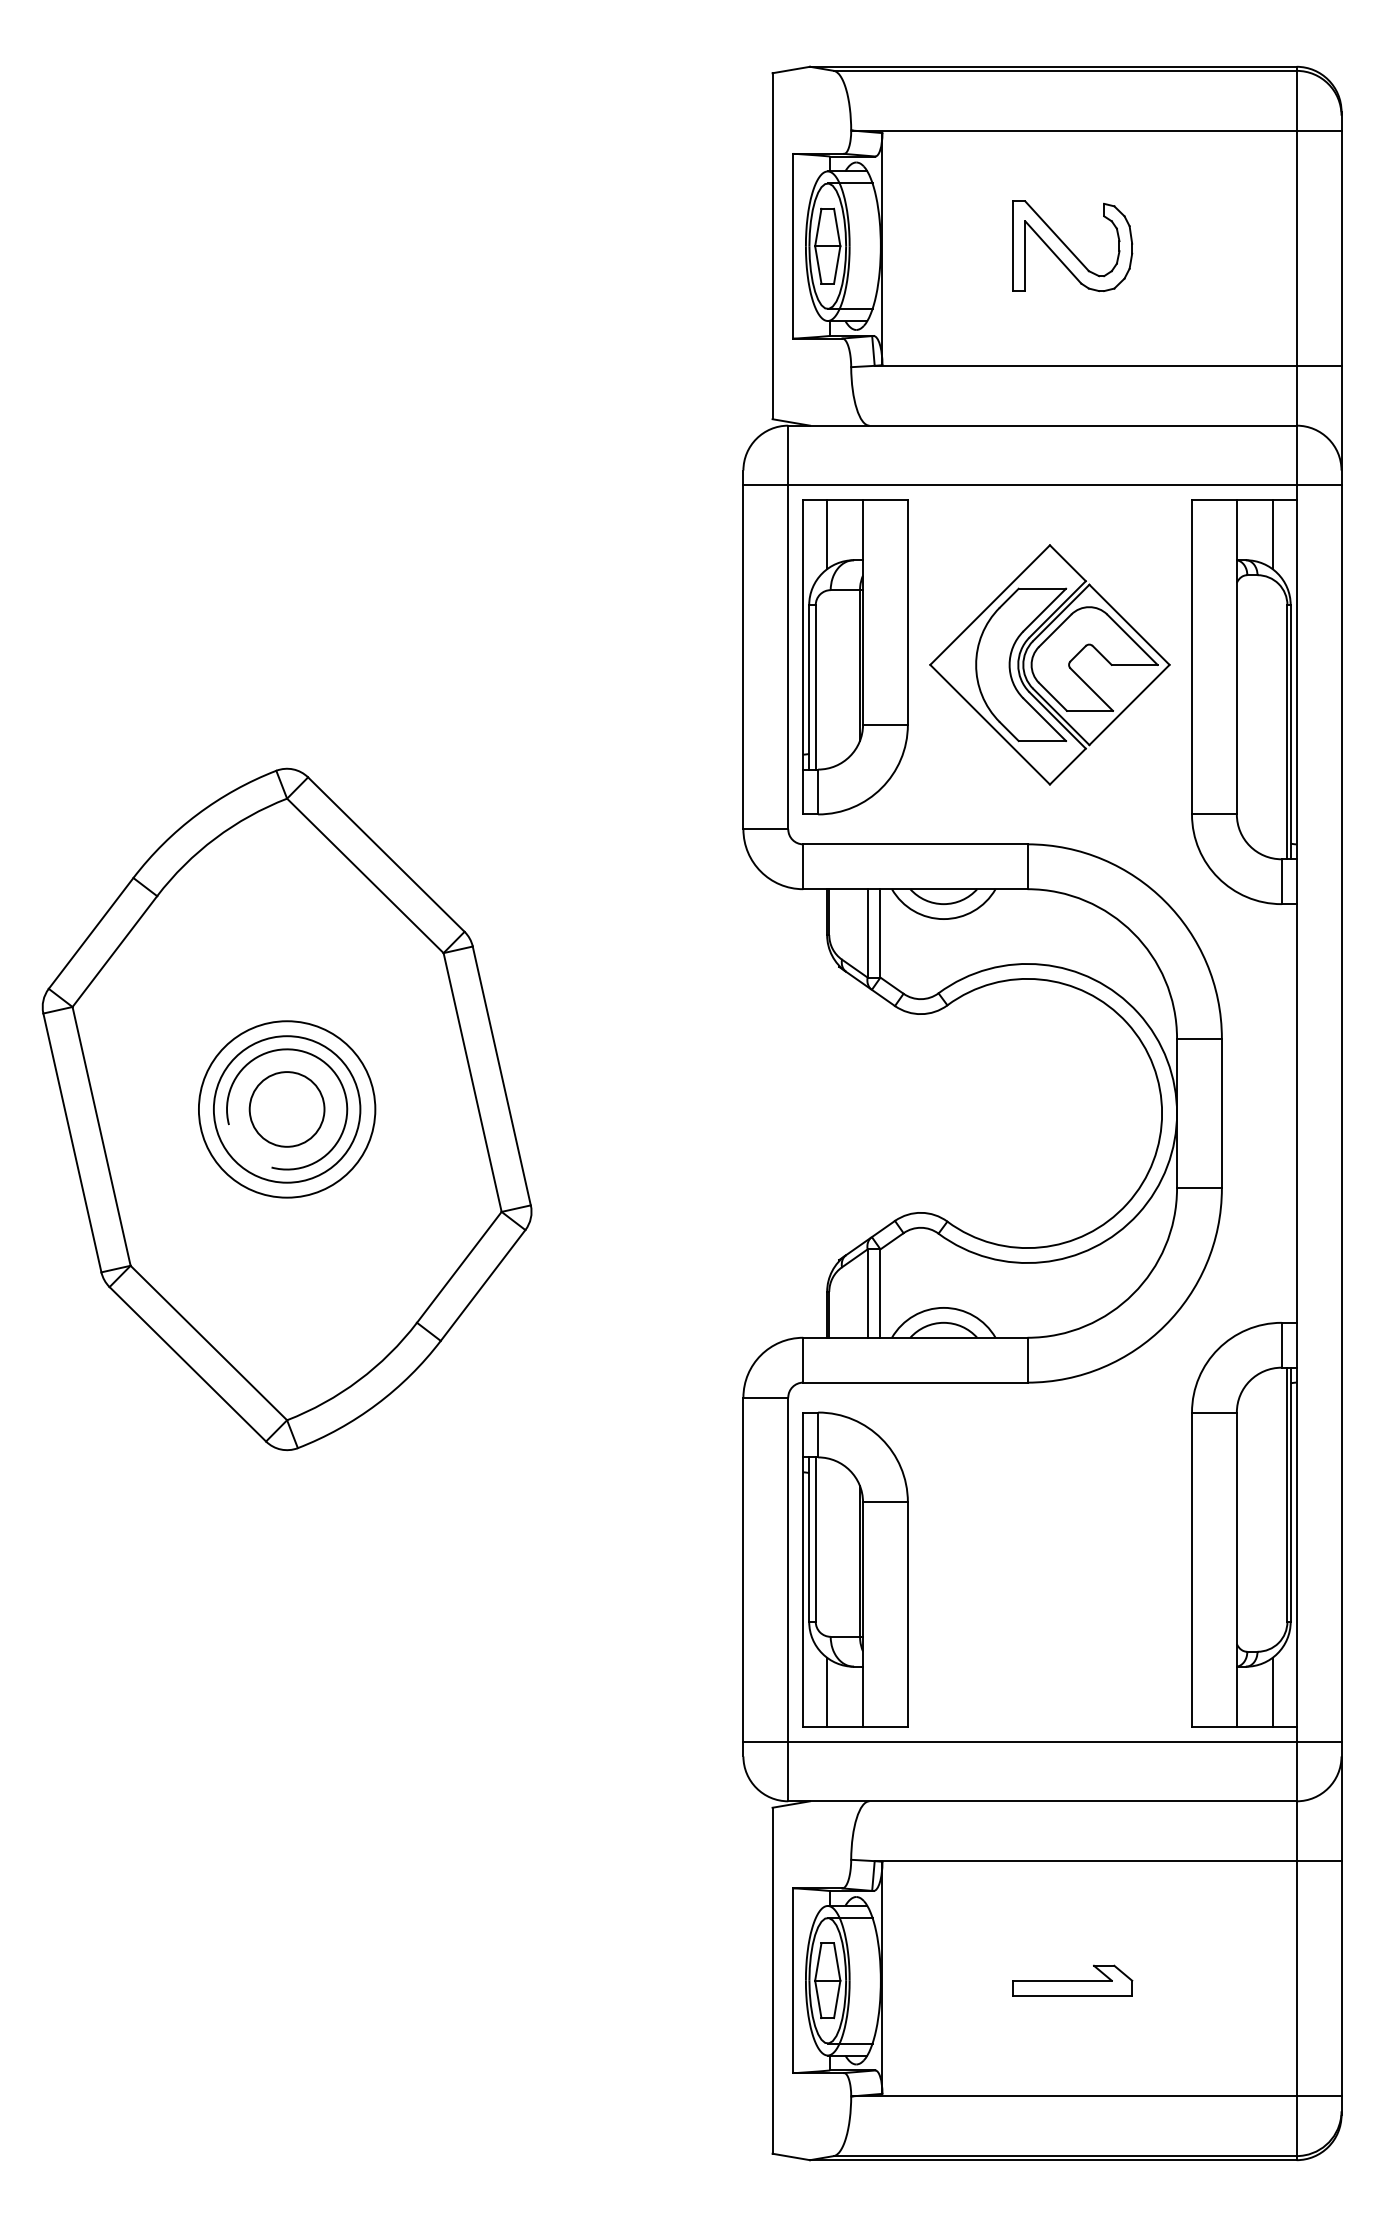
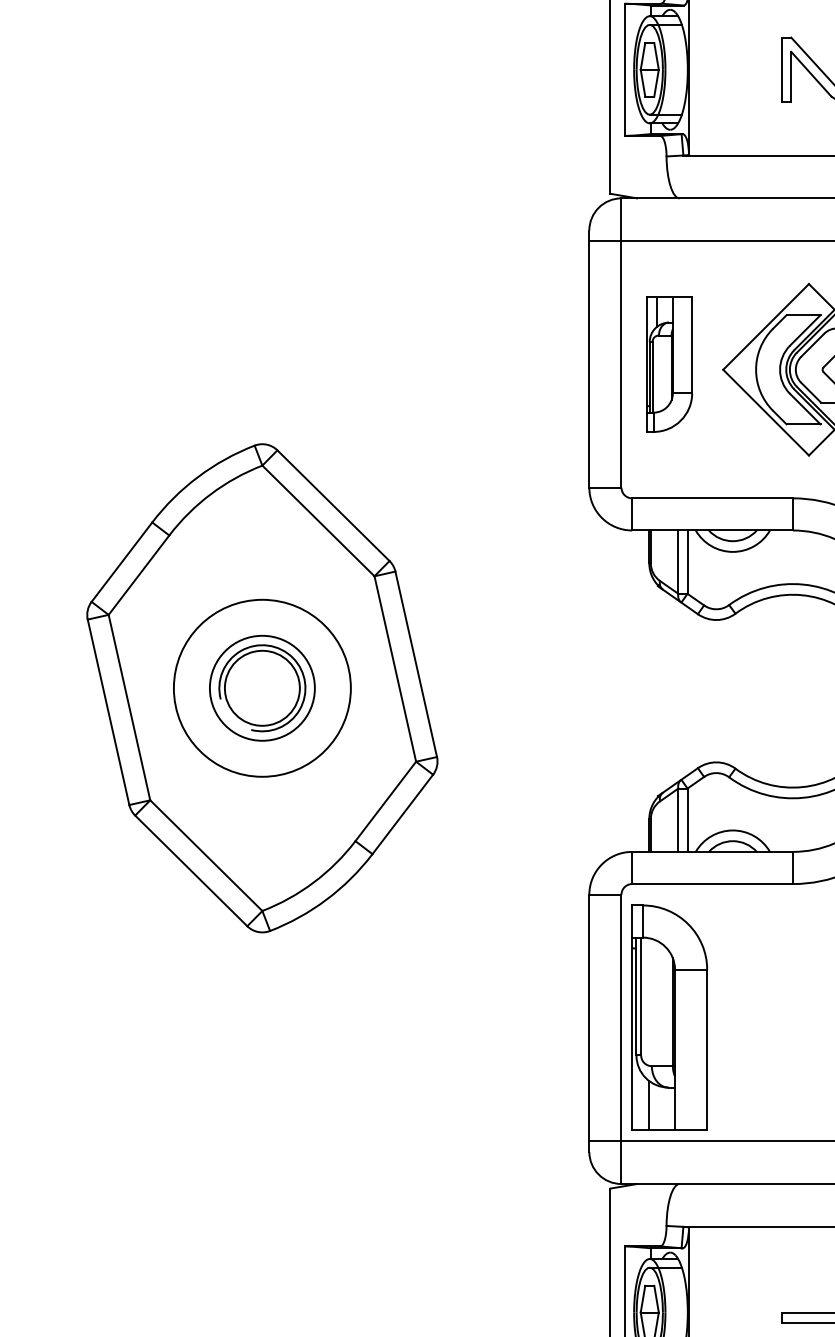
part: (855, 657) -> (669, 364), size x0.6
circle: (286, 1109) -> (261, 688), size x1.4
circle: (286, 1109) -> (261, 688), size x1.4

